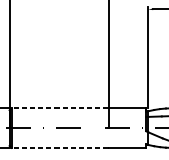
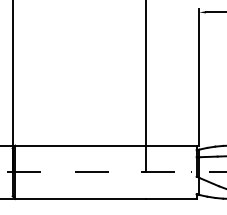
line: (60, 108) -> (80, 145), dashed -> solid
line: (60, 147) -> (80, 198), dashed -> solid

